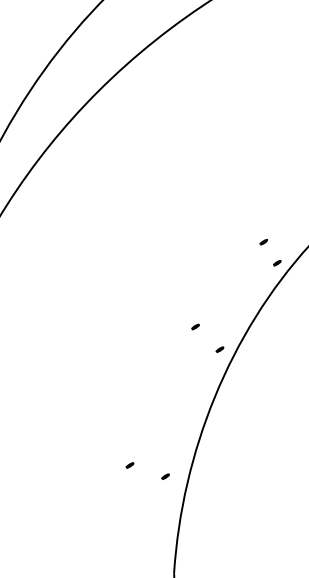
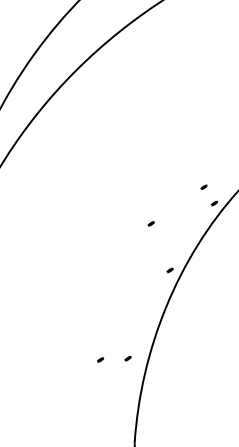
part: (194, 326) -> (150, 223), moved
part: (164, 476) -> (127, 358), moved

